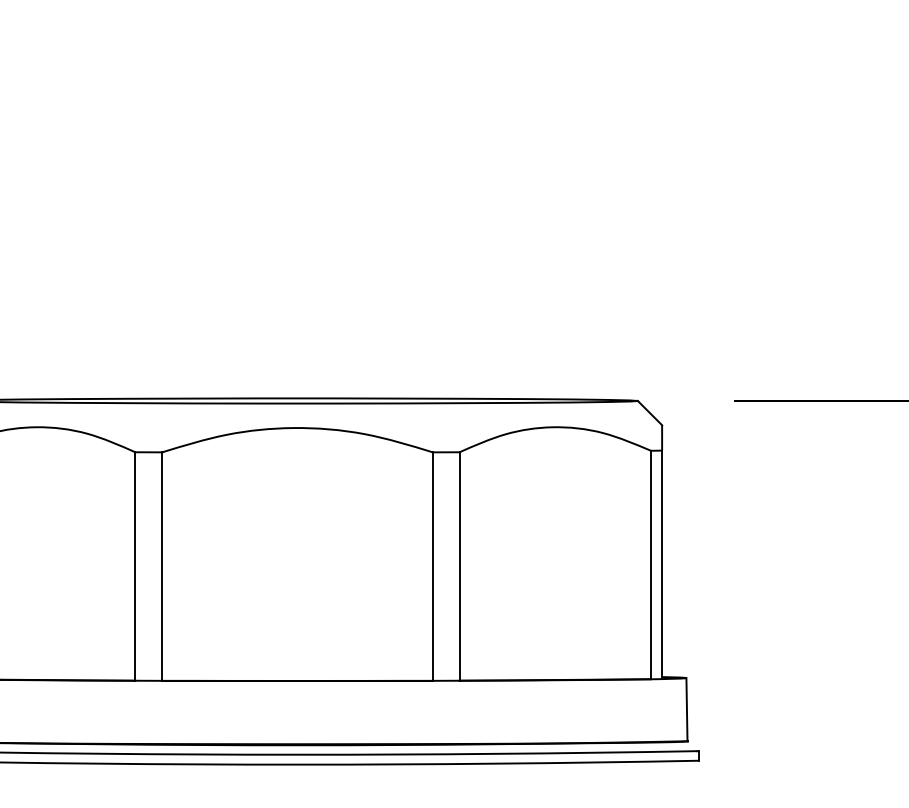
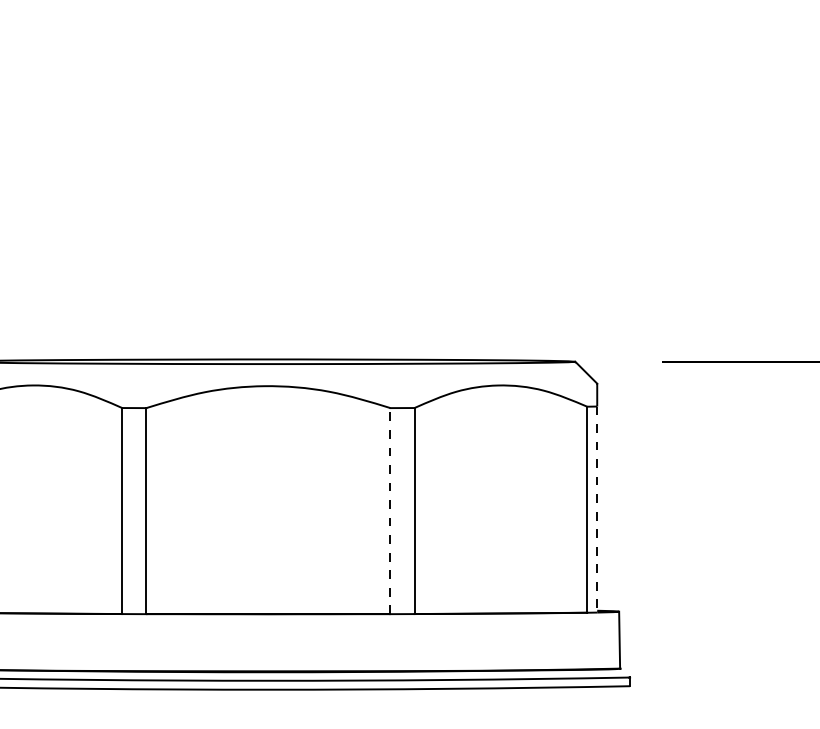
line: (432, 565) -> (390, 510), solid -> dashed
line: (662, 565) -> (597, 510), solid -> dashed

